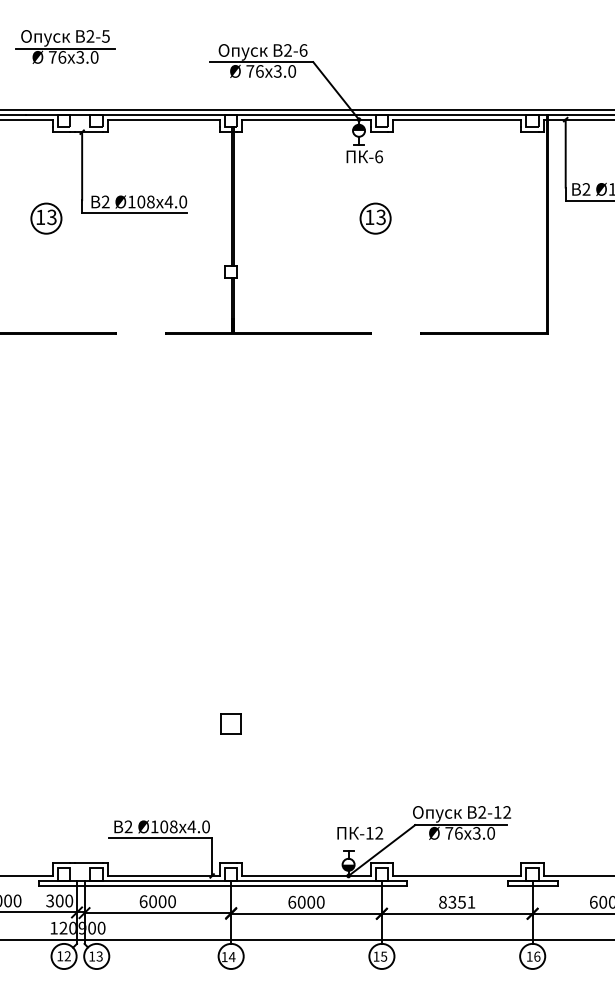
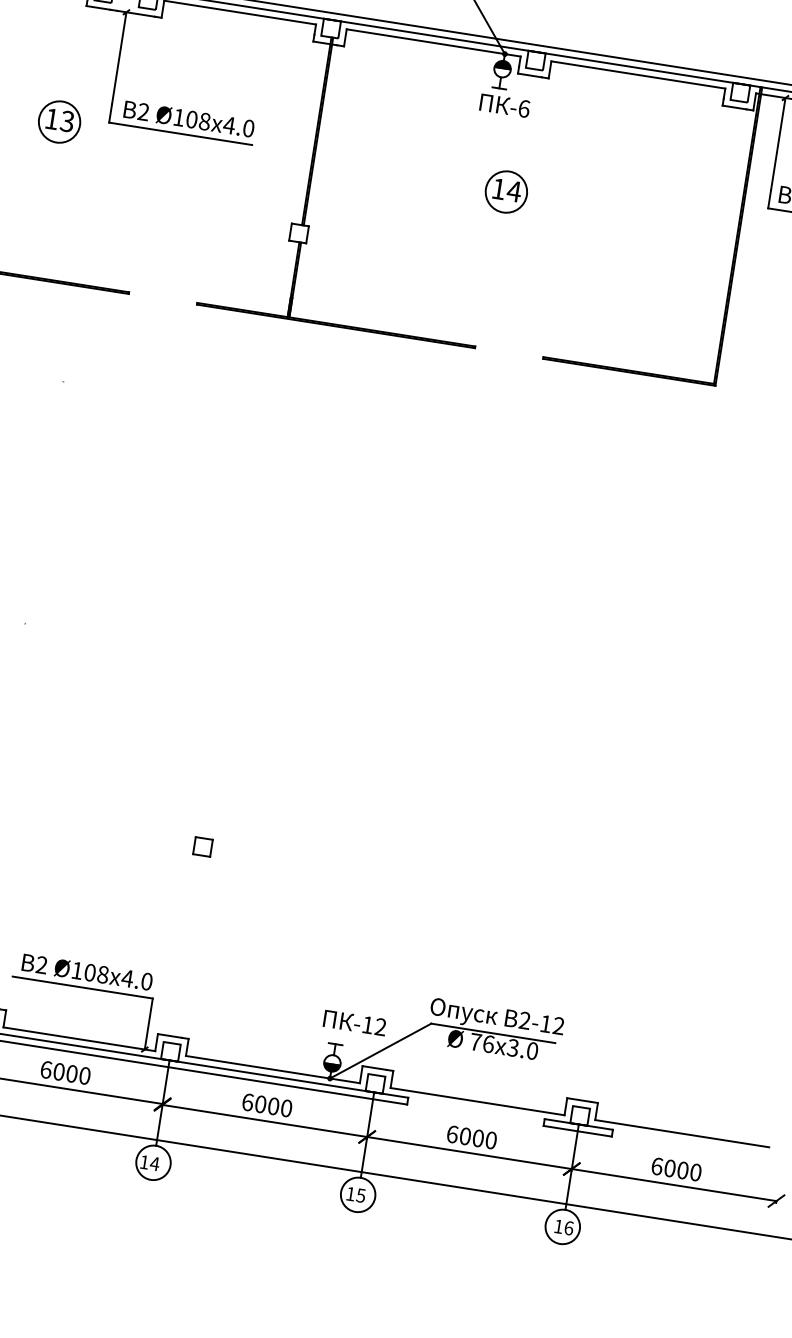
text: (381, 217) -> (514, 191), 13 -> 14
part: (230, 723) -> (202, 846), size x0.62
text: (457, 901) -> (472, 1136), 8351 -> 6000

